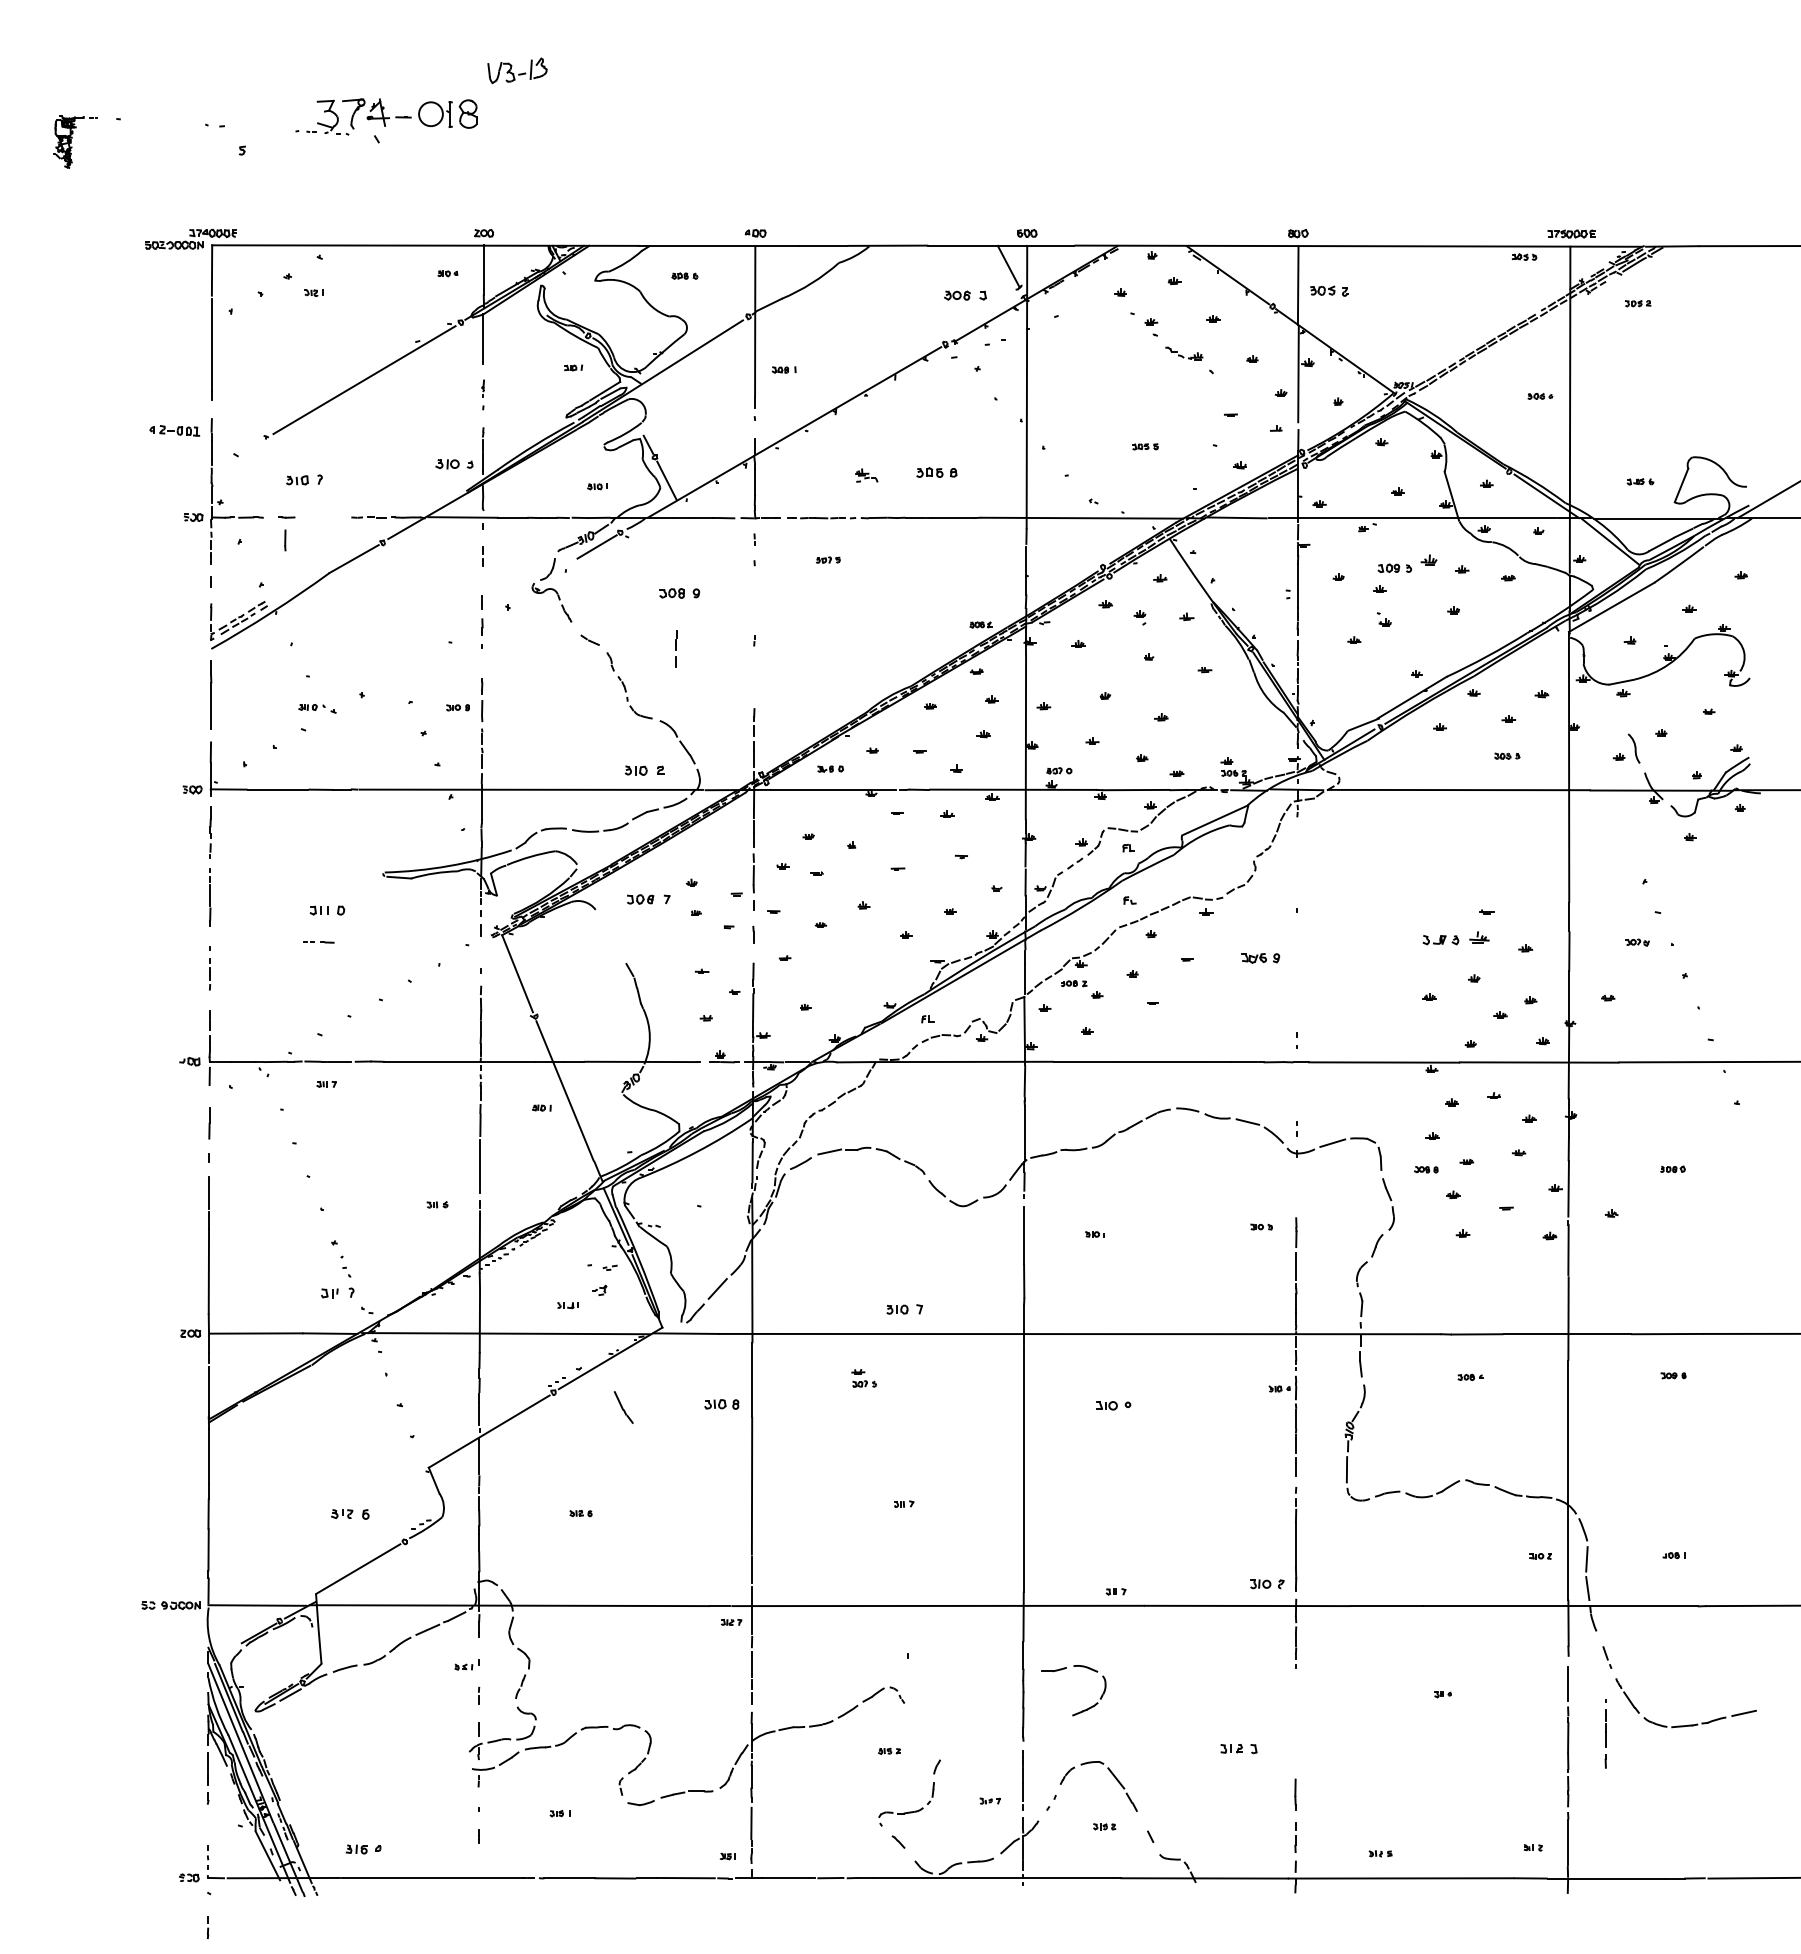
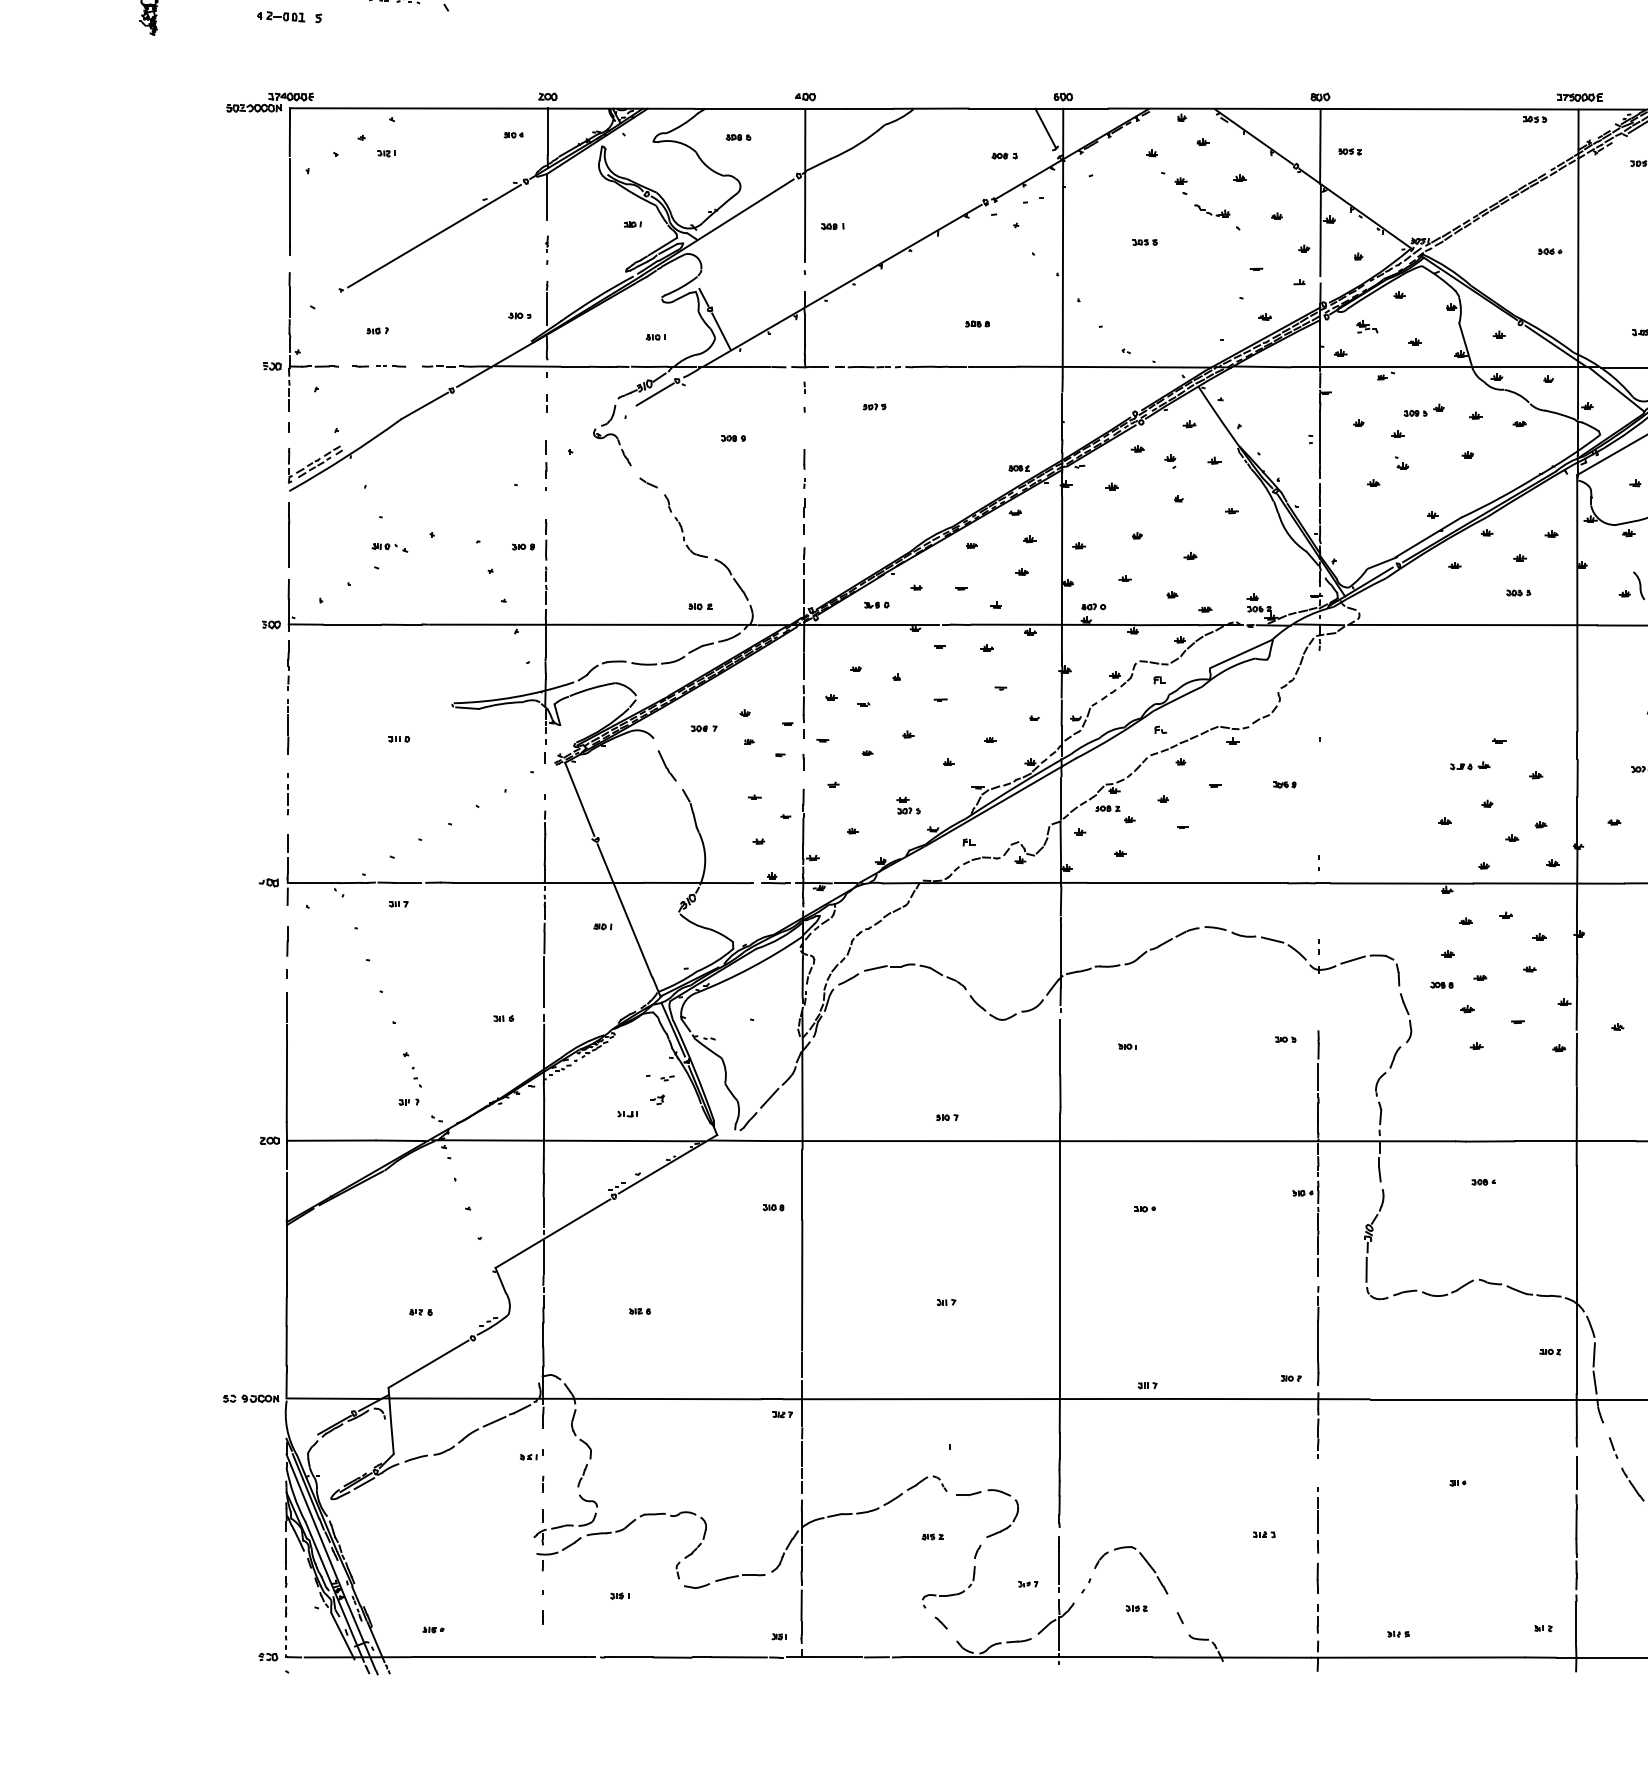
part: (1329, 291) -> (1350, 152), size x0.62
part: (965, 295) -> (1004, 155), size x0.62
part: (174, 430) -> (280, 16), moved
part: (1145, 446) -> (1145, 242), moved
part: (454, 463) -> (519, 315), size x0.62
part: (936, 472) -> (977, 323), size x0.62
part: (866, 475) -> (1367, 326), moved
part: (304, 479) -> (377, 330), size x0.62
line: (285, 540) -> (804, 459), moved
part: (1407, 563) -> (1424, 410), size x0.71
part: (679, 593) -> (733, 438), size x0.62
part: (676, 648) -> (804, 516), moved
part: (644, 770) -> (700, 606), size x0.62
part: (648, 898) -> (703, 727), size x0.62
part: (326, 910) -> (398, 739), size x0.62
part: (1456, 938) -> (1470, 765), size x0.62
part: (318, 942) -> (390, 366), moved
part: (1260, 958) -> (1284, 784), size x0.62
part: (337, 1292) -> (408, 1101), size x0.62
part: (904, 1308) -> (946, 1116), size x0.62
part: (863, 1378) -> (907, 805), moved
part: (721, 1403) -> (773, 1207), size x0.62
part: (1113, 1405) -> (1145, 1208), size x0.62
part: (623, 1407) -> (666, 765), moved
part: (349, 1514) -> (420, 1312), size x0.62
part: (1267, 1584) -> (1291, 1378), size x0.62
part: (1079, 1711) -> (993, 1533), moved
part: (1605, 1733) -> (1317, 1520), moved
part: (1239, 1748) -> (1264, 1534), size x0.62
part: (362, 1848) -> (432, 1629), size x0.62
part: (208, 1927) -> (286, 1606), moved

